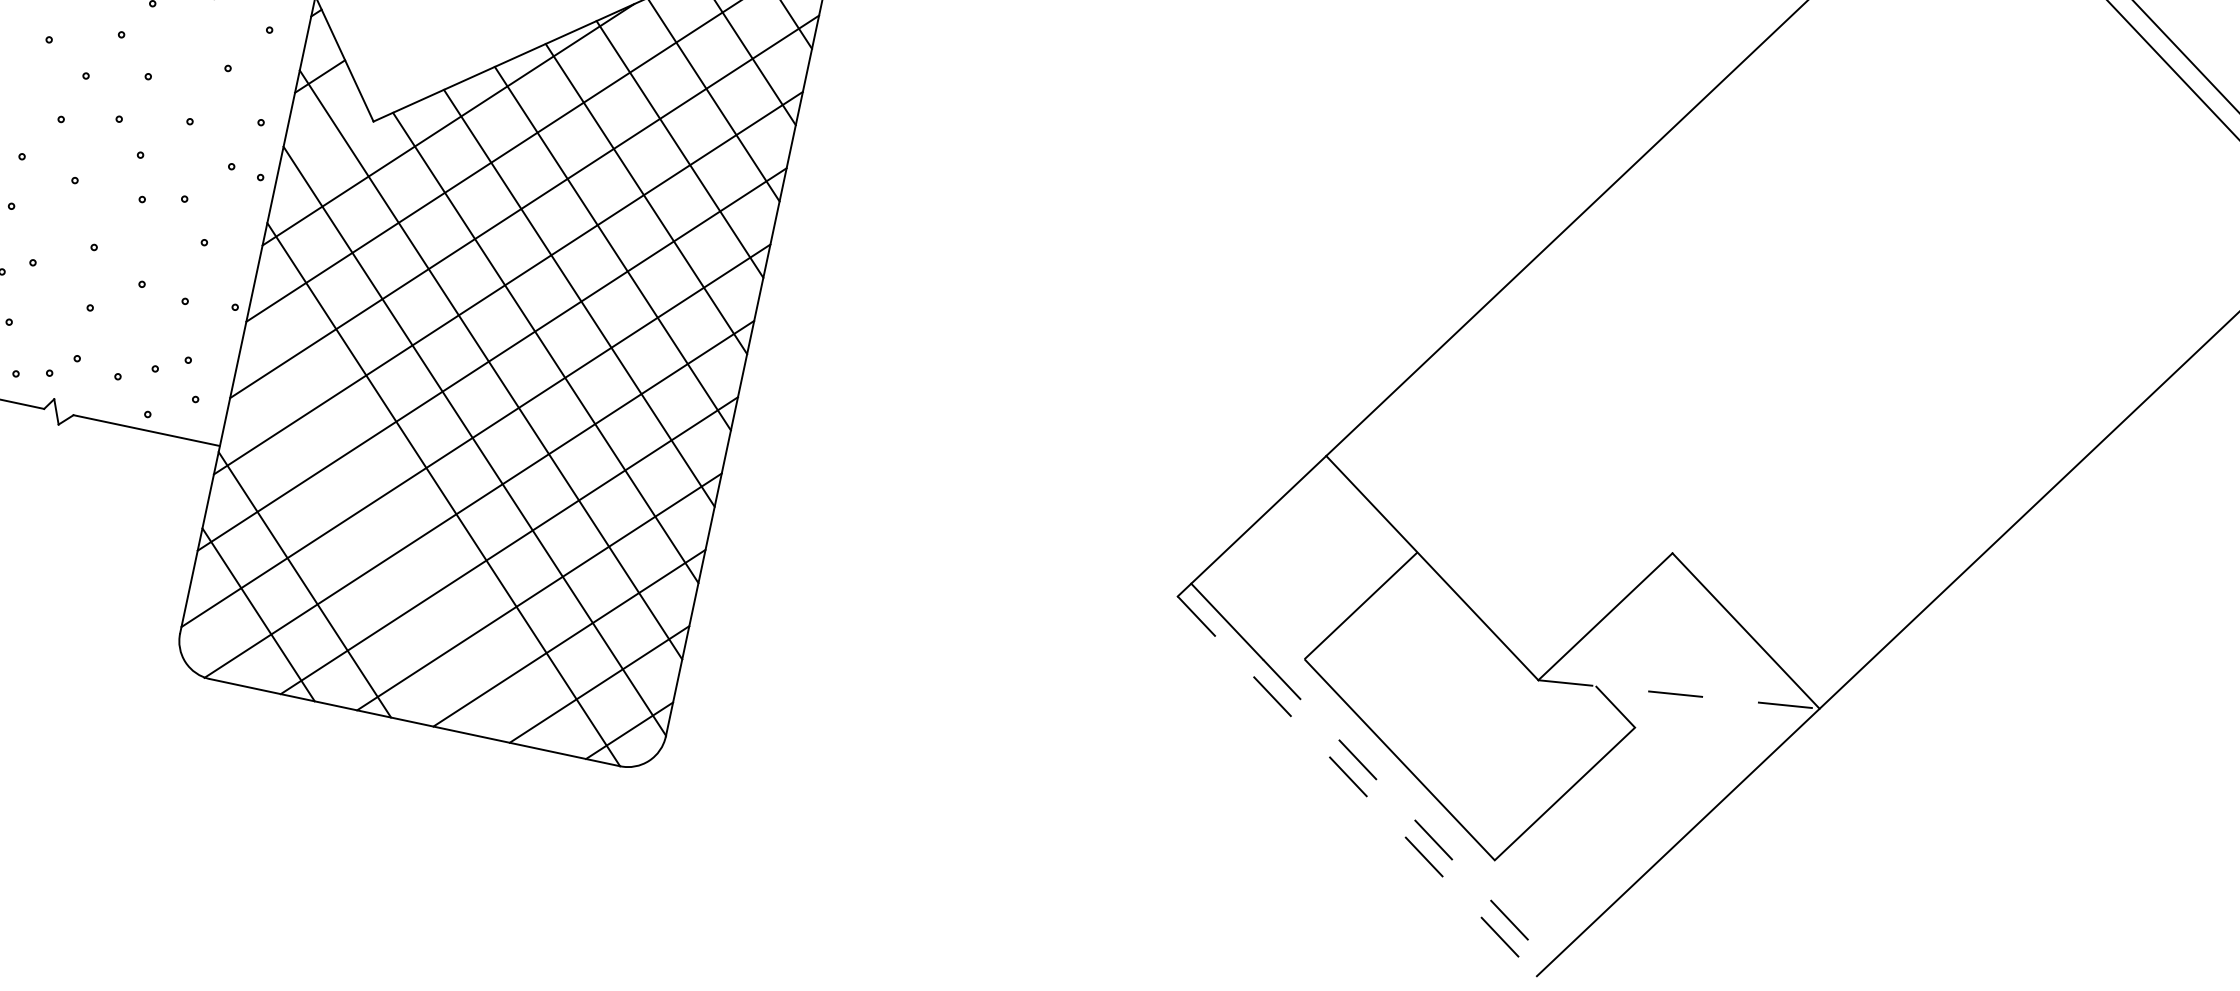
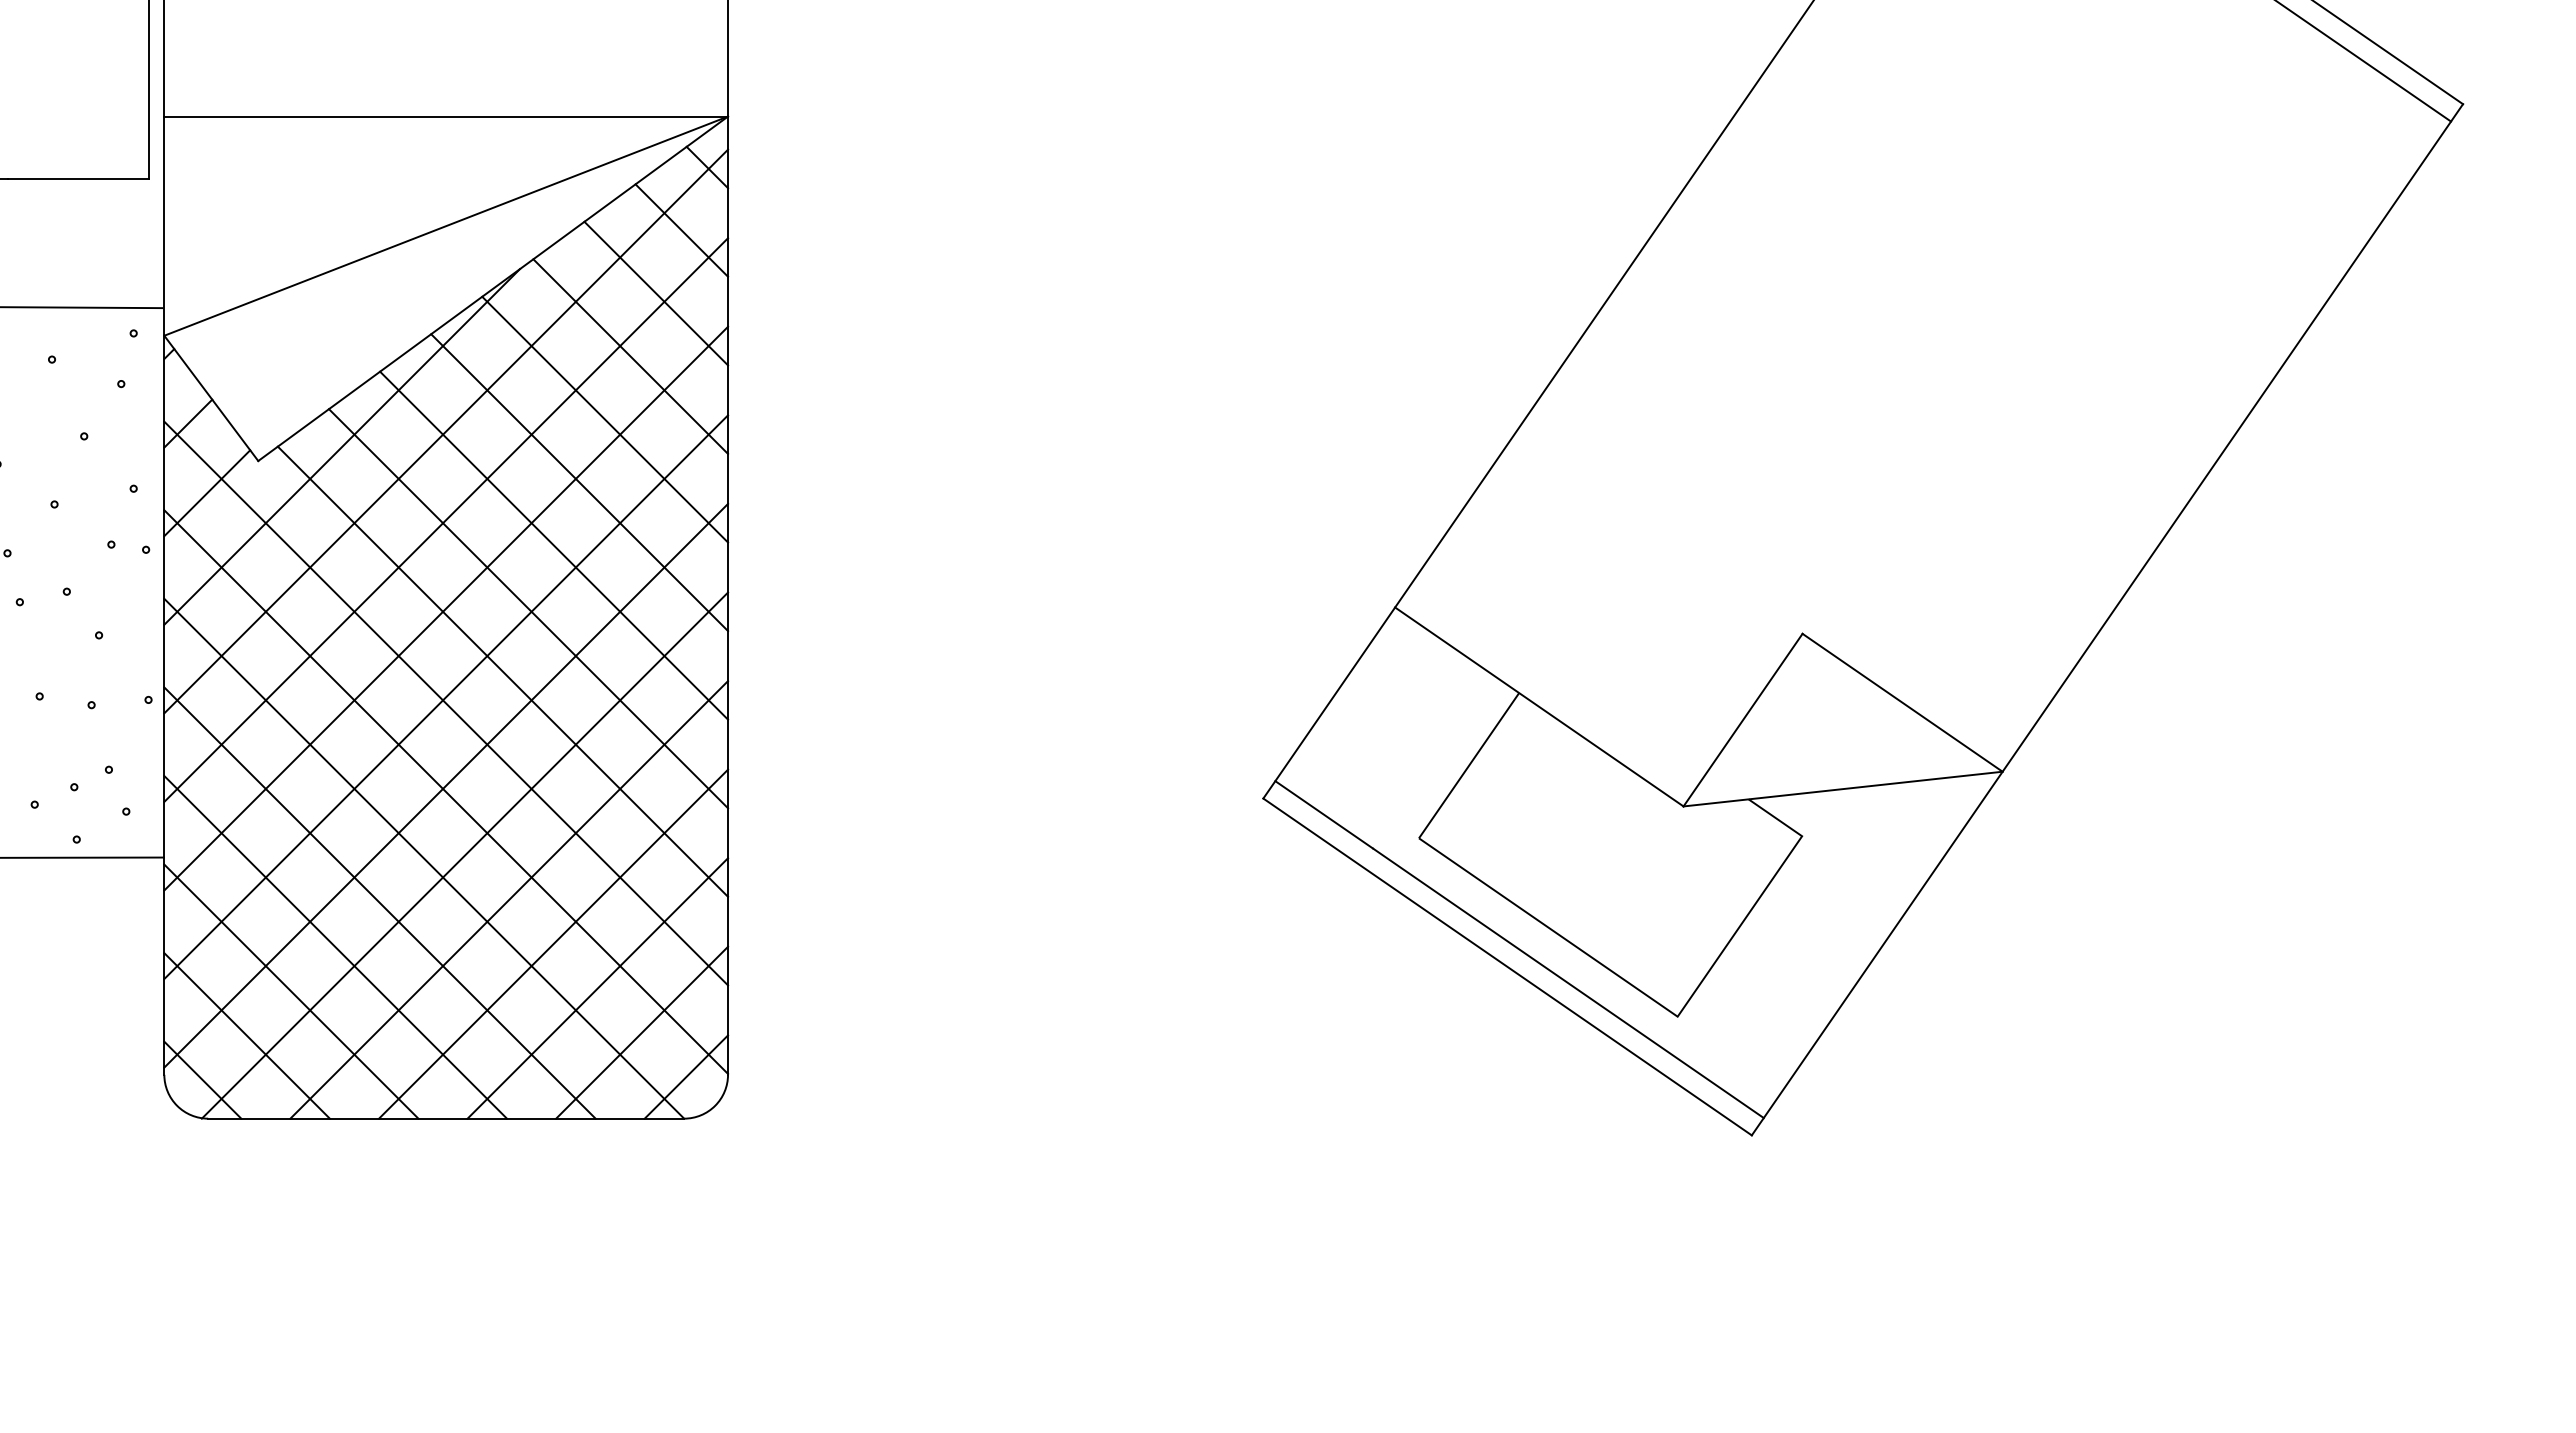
line: (323, 140) -> (207, 493), added
line: (397, 524) -> (379, 902), added
line: (350, 554) -> (335, 947), added
line: (212, 644) -> (202, 1079), added
line: (1679, 694) -> (1843, 789), dashed -> solid
line: (1357, 785) -> (1507, 966), dashed -> solid
line: (1406, 811) -> (1568, 983), dashed -> solid

